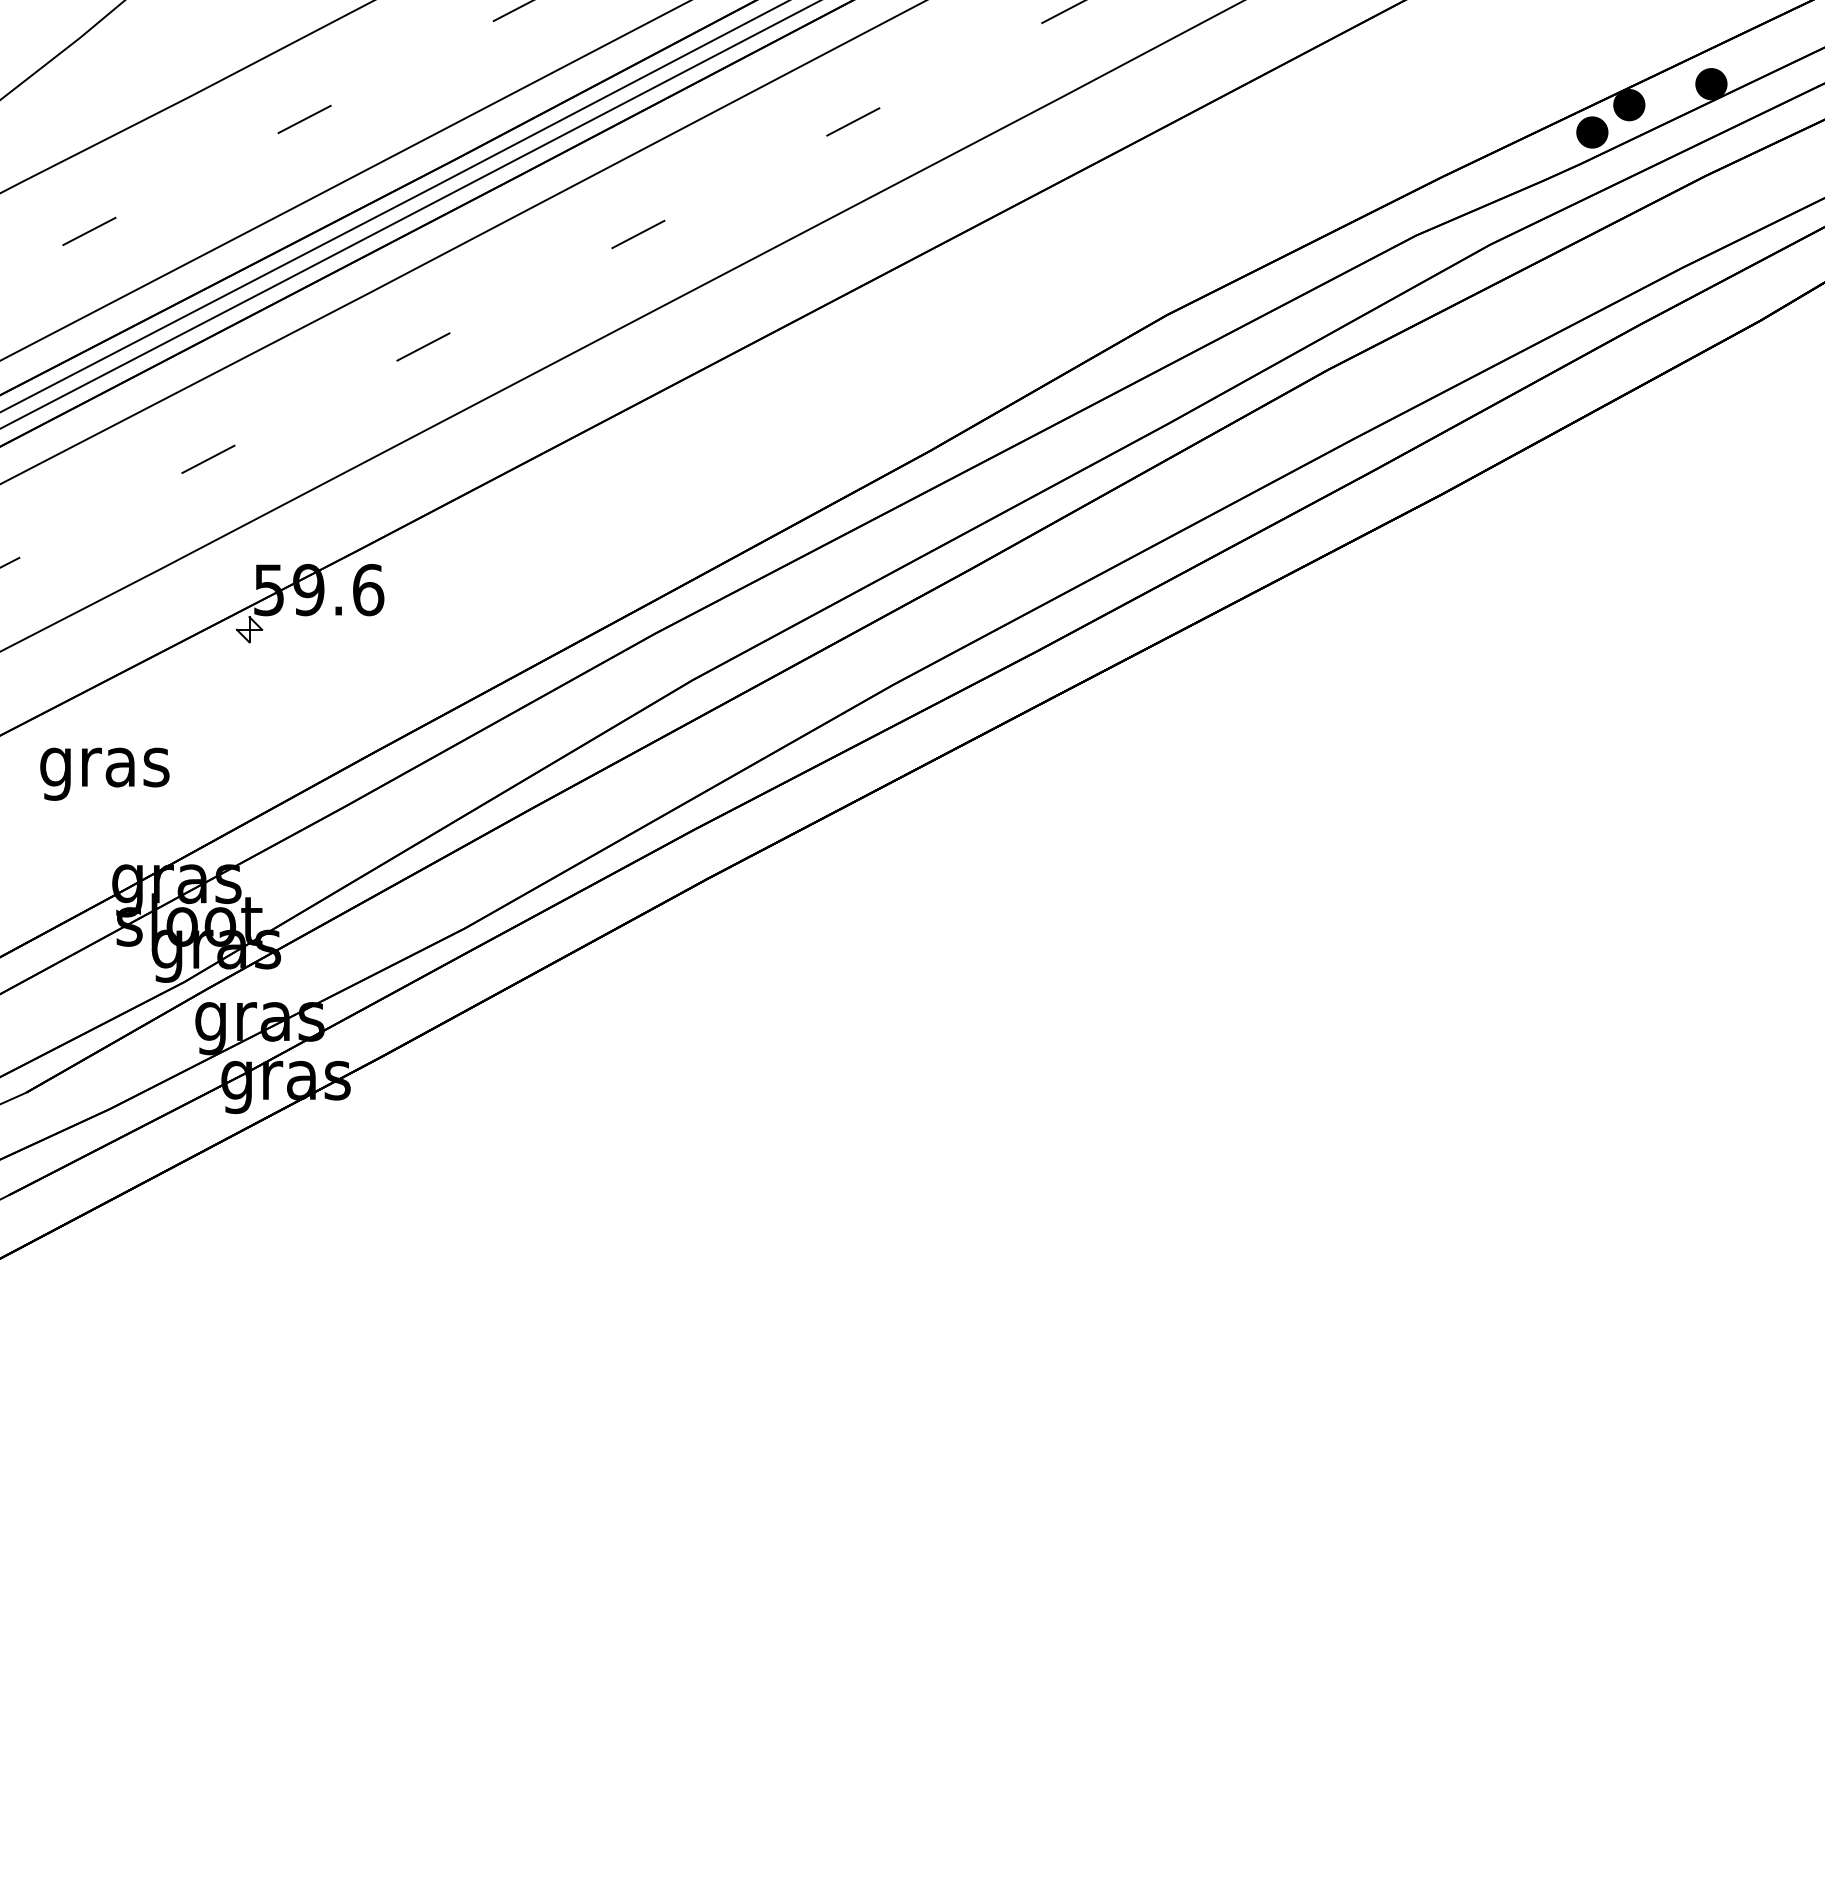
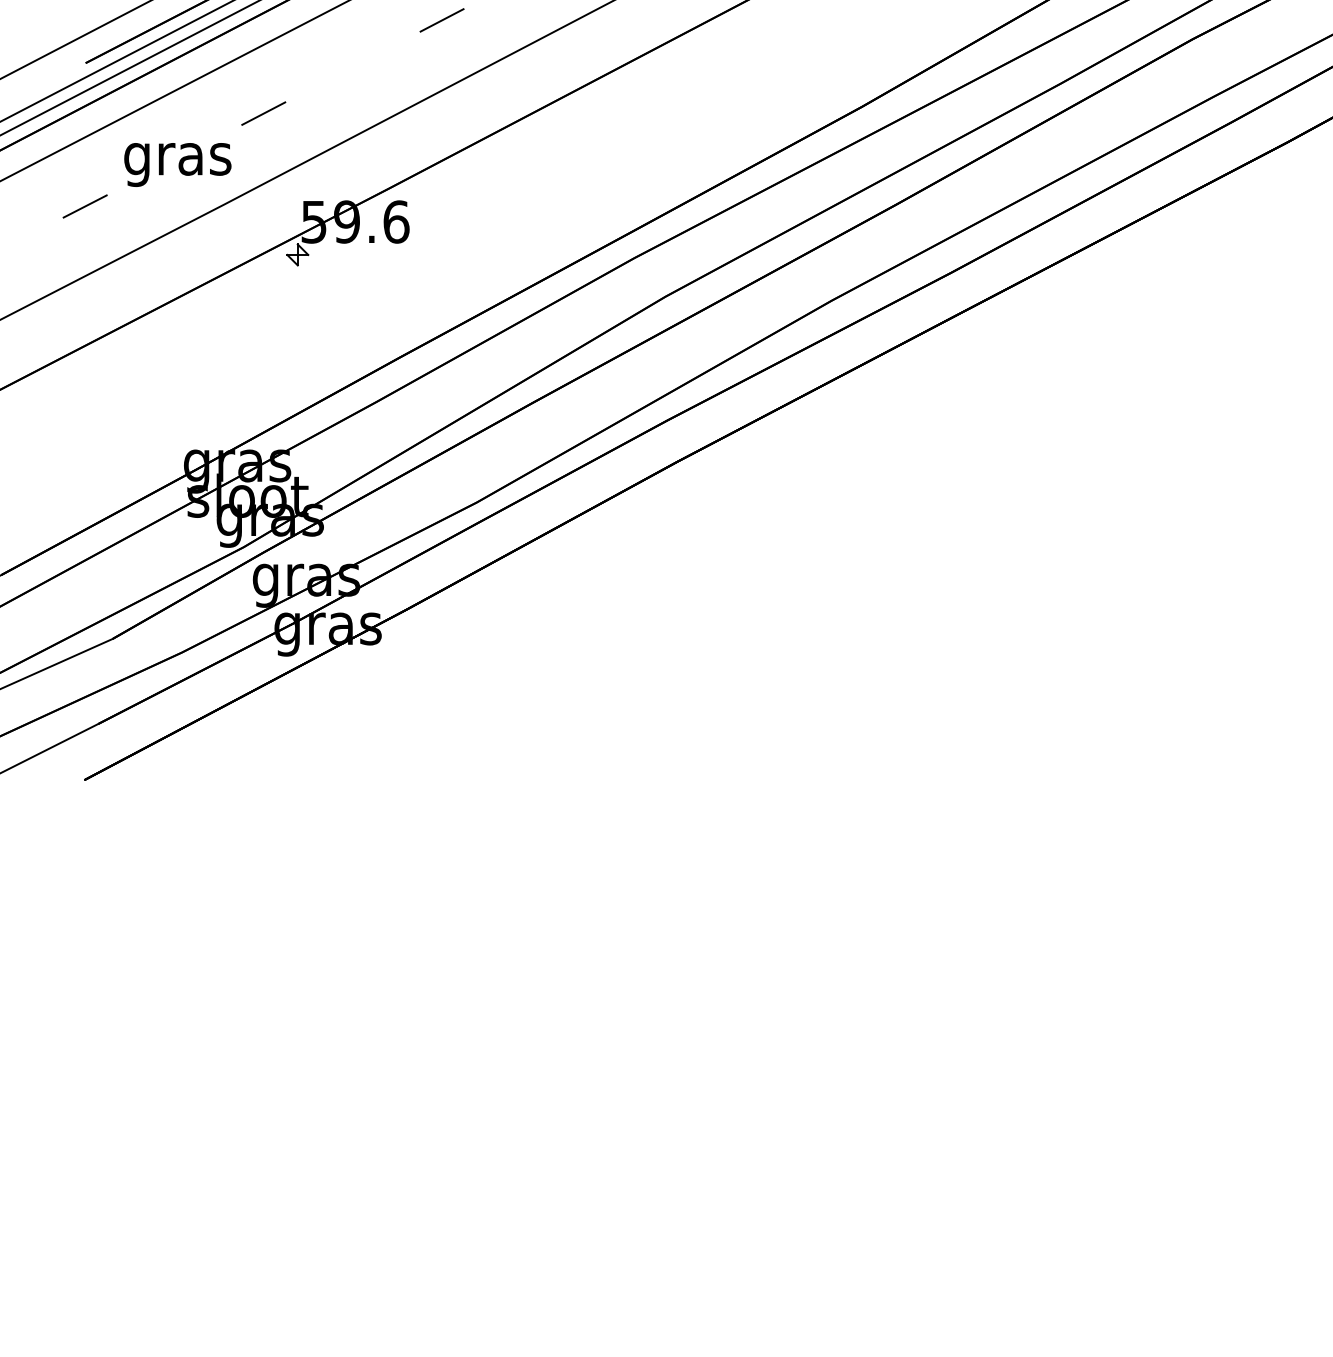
text: (104, 773) -> (177, 164), moved

